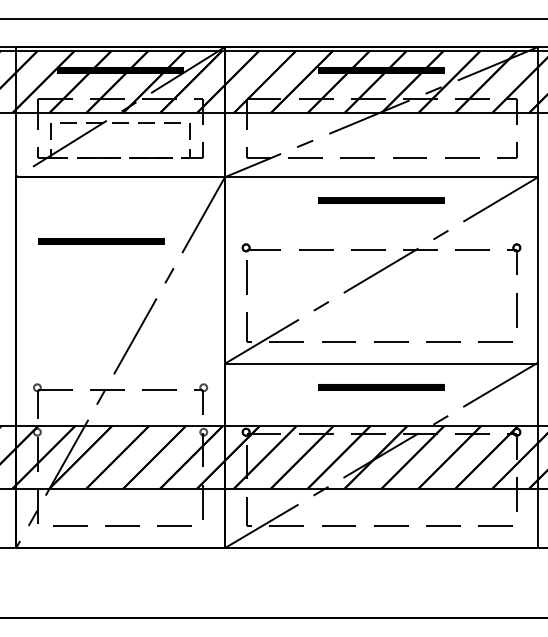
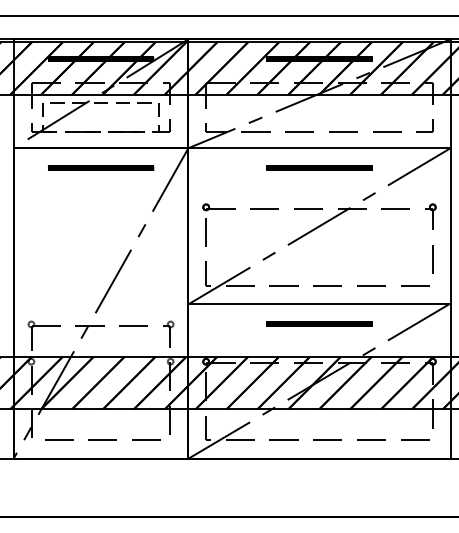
part: (102, 240) -> (101, 167), moved

